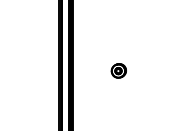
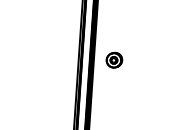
part: (118, 70) -> (114, 59), moved

